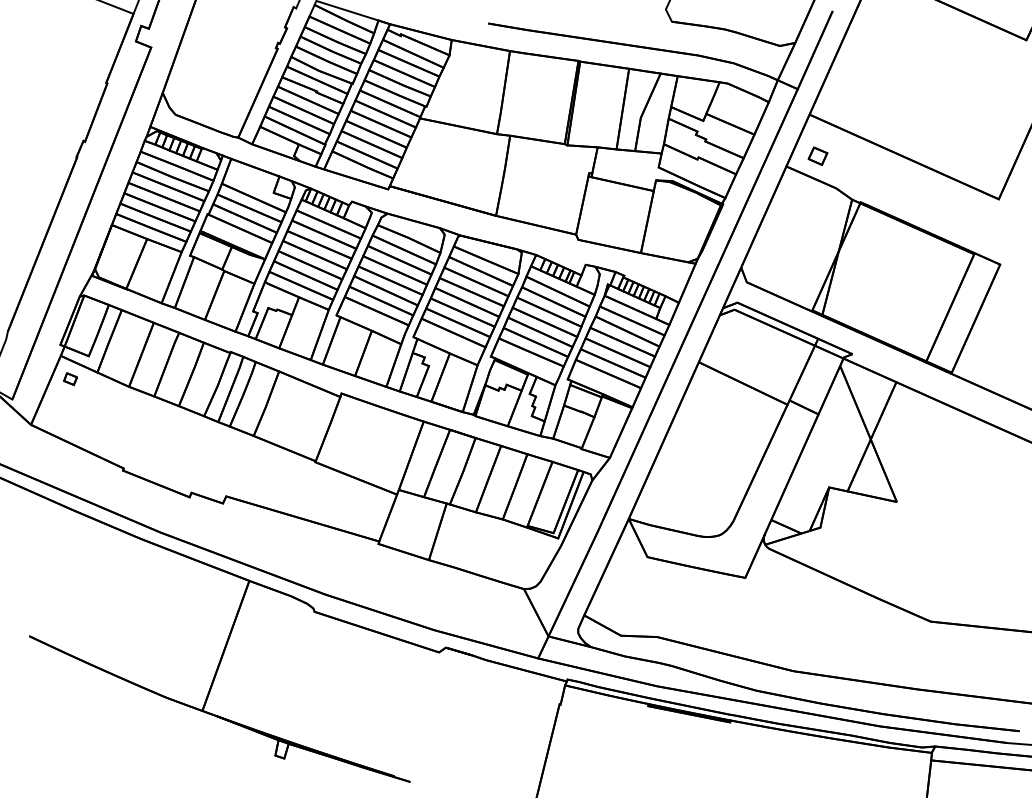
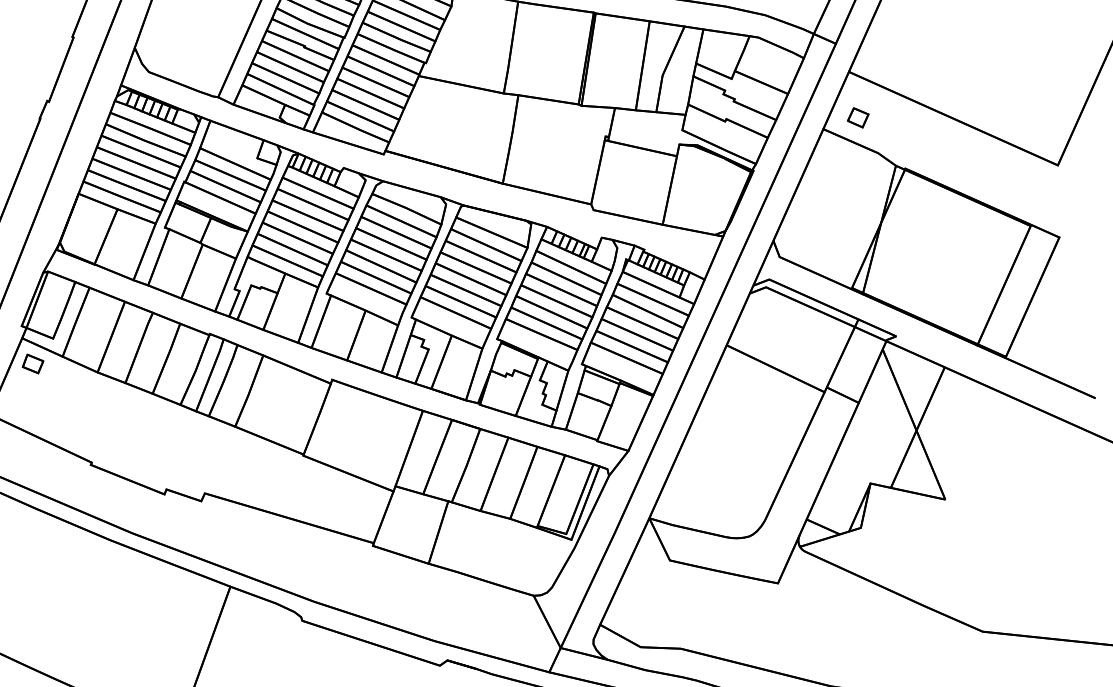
part: (70, 378) -> (32, 363), size x1.43

